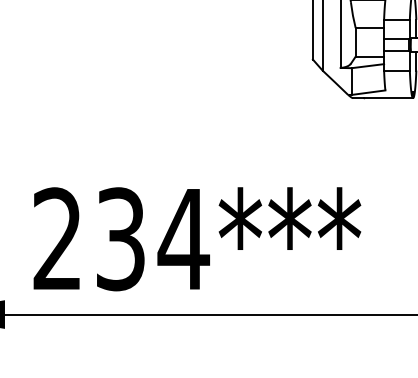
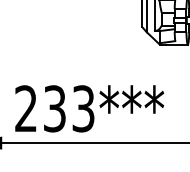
text: (183, 238) -> (83, 108), 234*** -> 233***

